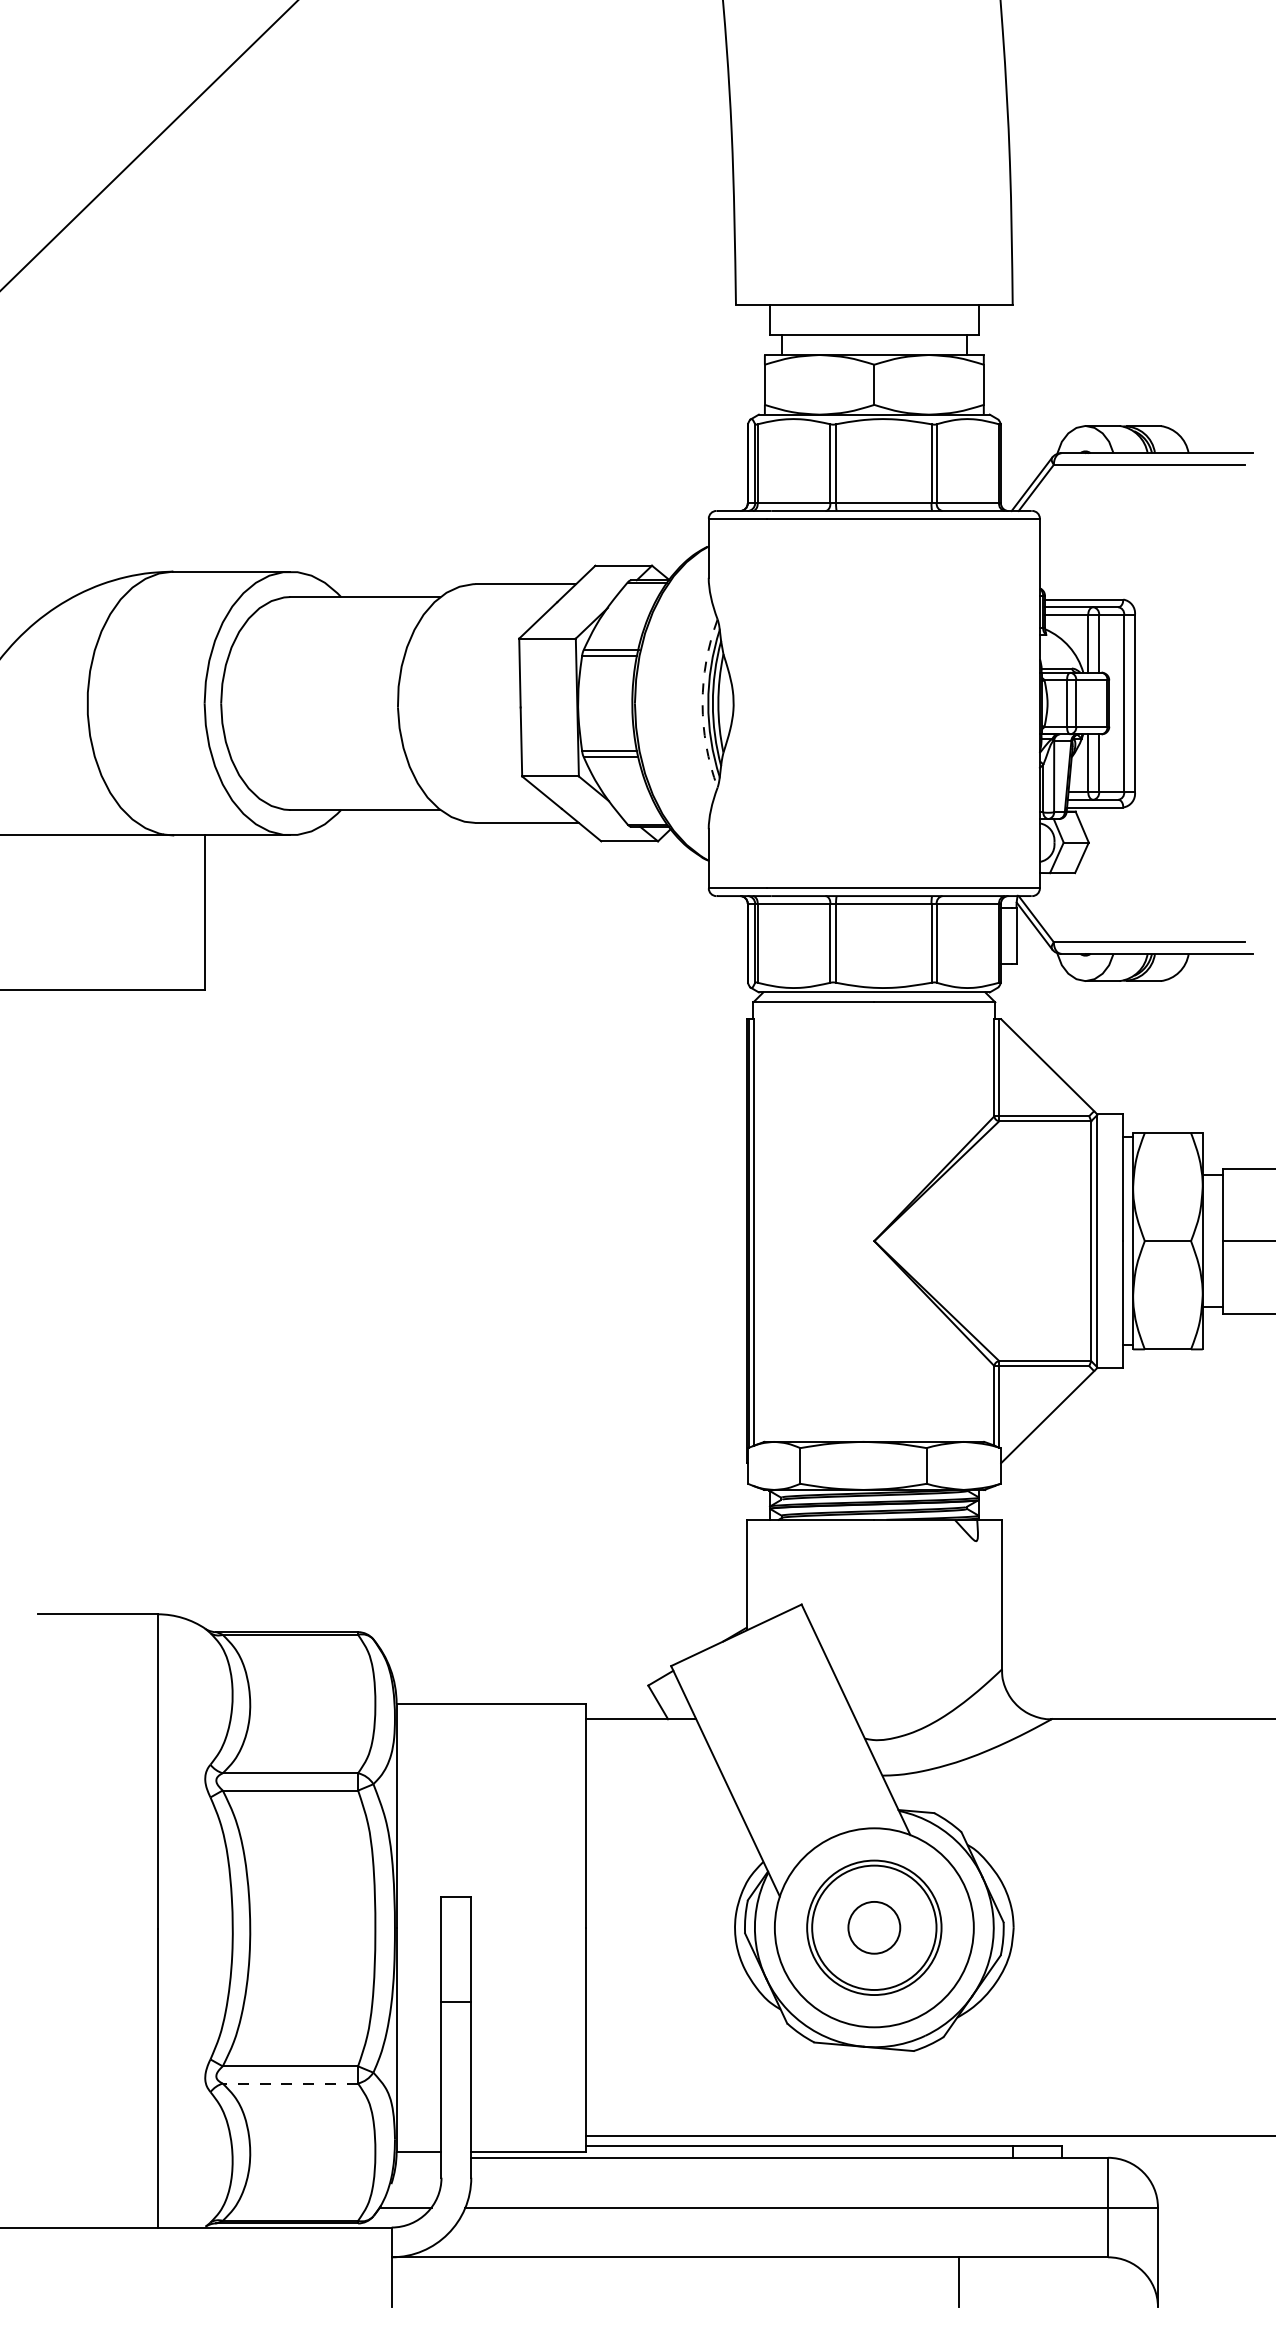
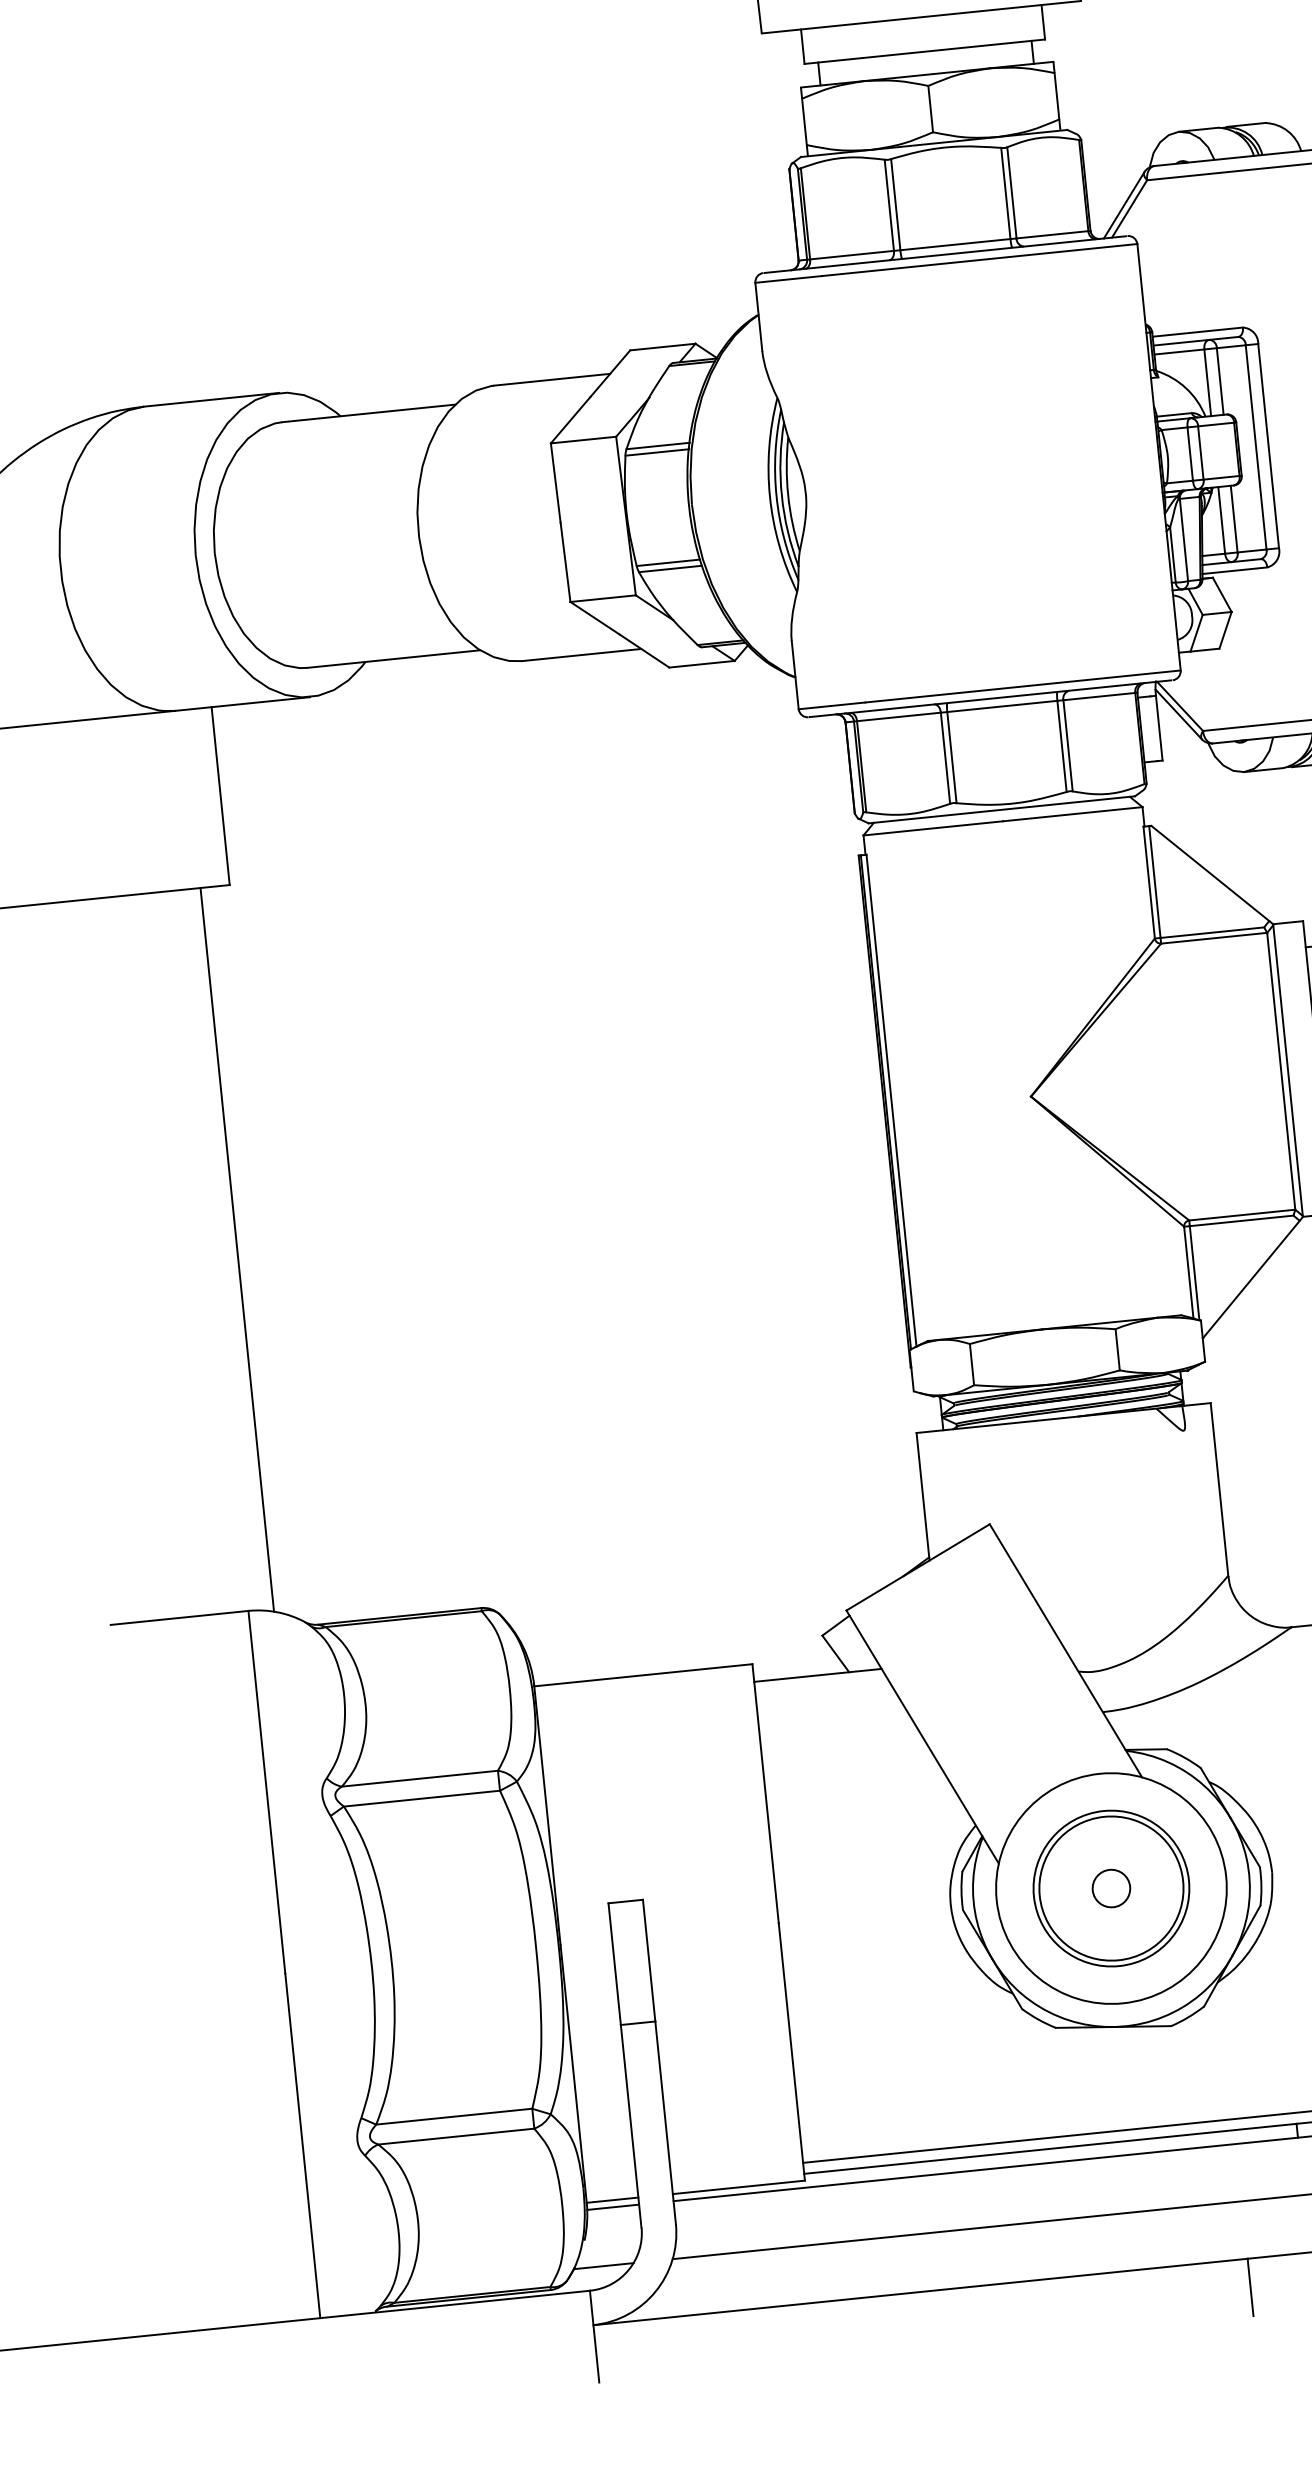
arc: (702, 703) -> (769, 496), dashed -> solid
line: (179, 1303) -> (236, 1249), added
circle: (874, 1927) -> (1111, 1888), size x0.62
line: (290, 2083) -> (456, 2136), dashed -> solid
line: (418, 2157) -> (612, 2206), added

